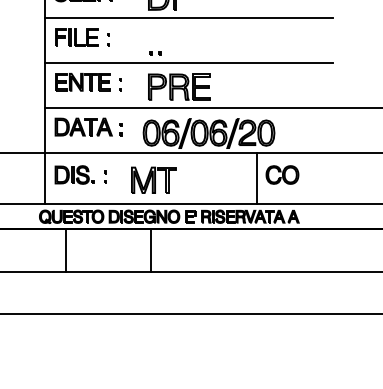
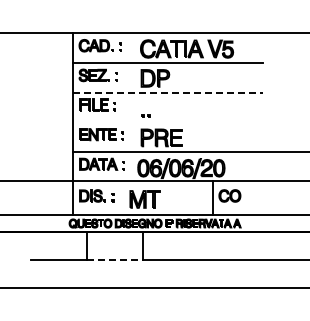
line: (189, 18) -> (168, 92), solid -> dashed
line: (189, 63) -> (168, 122), removed
line: (109, 271) -> (115, 259), solid -> dashed

